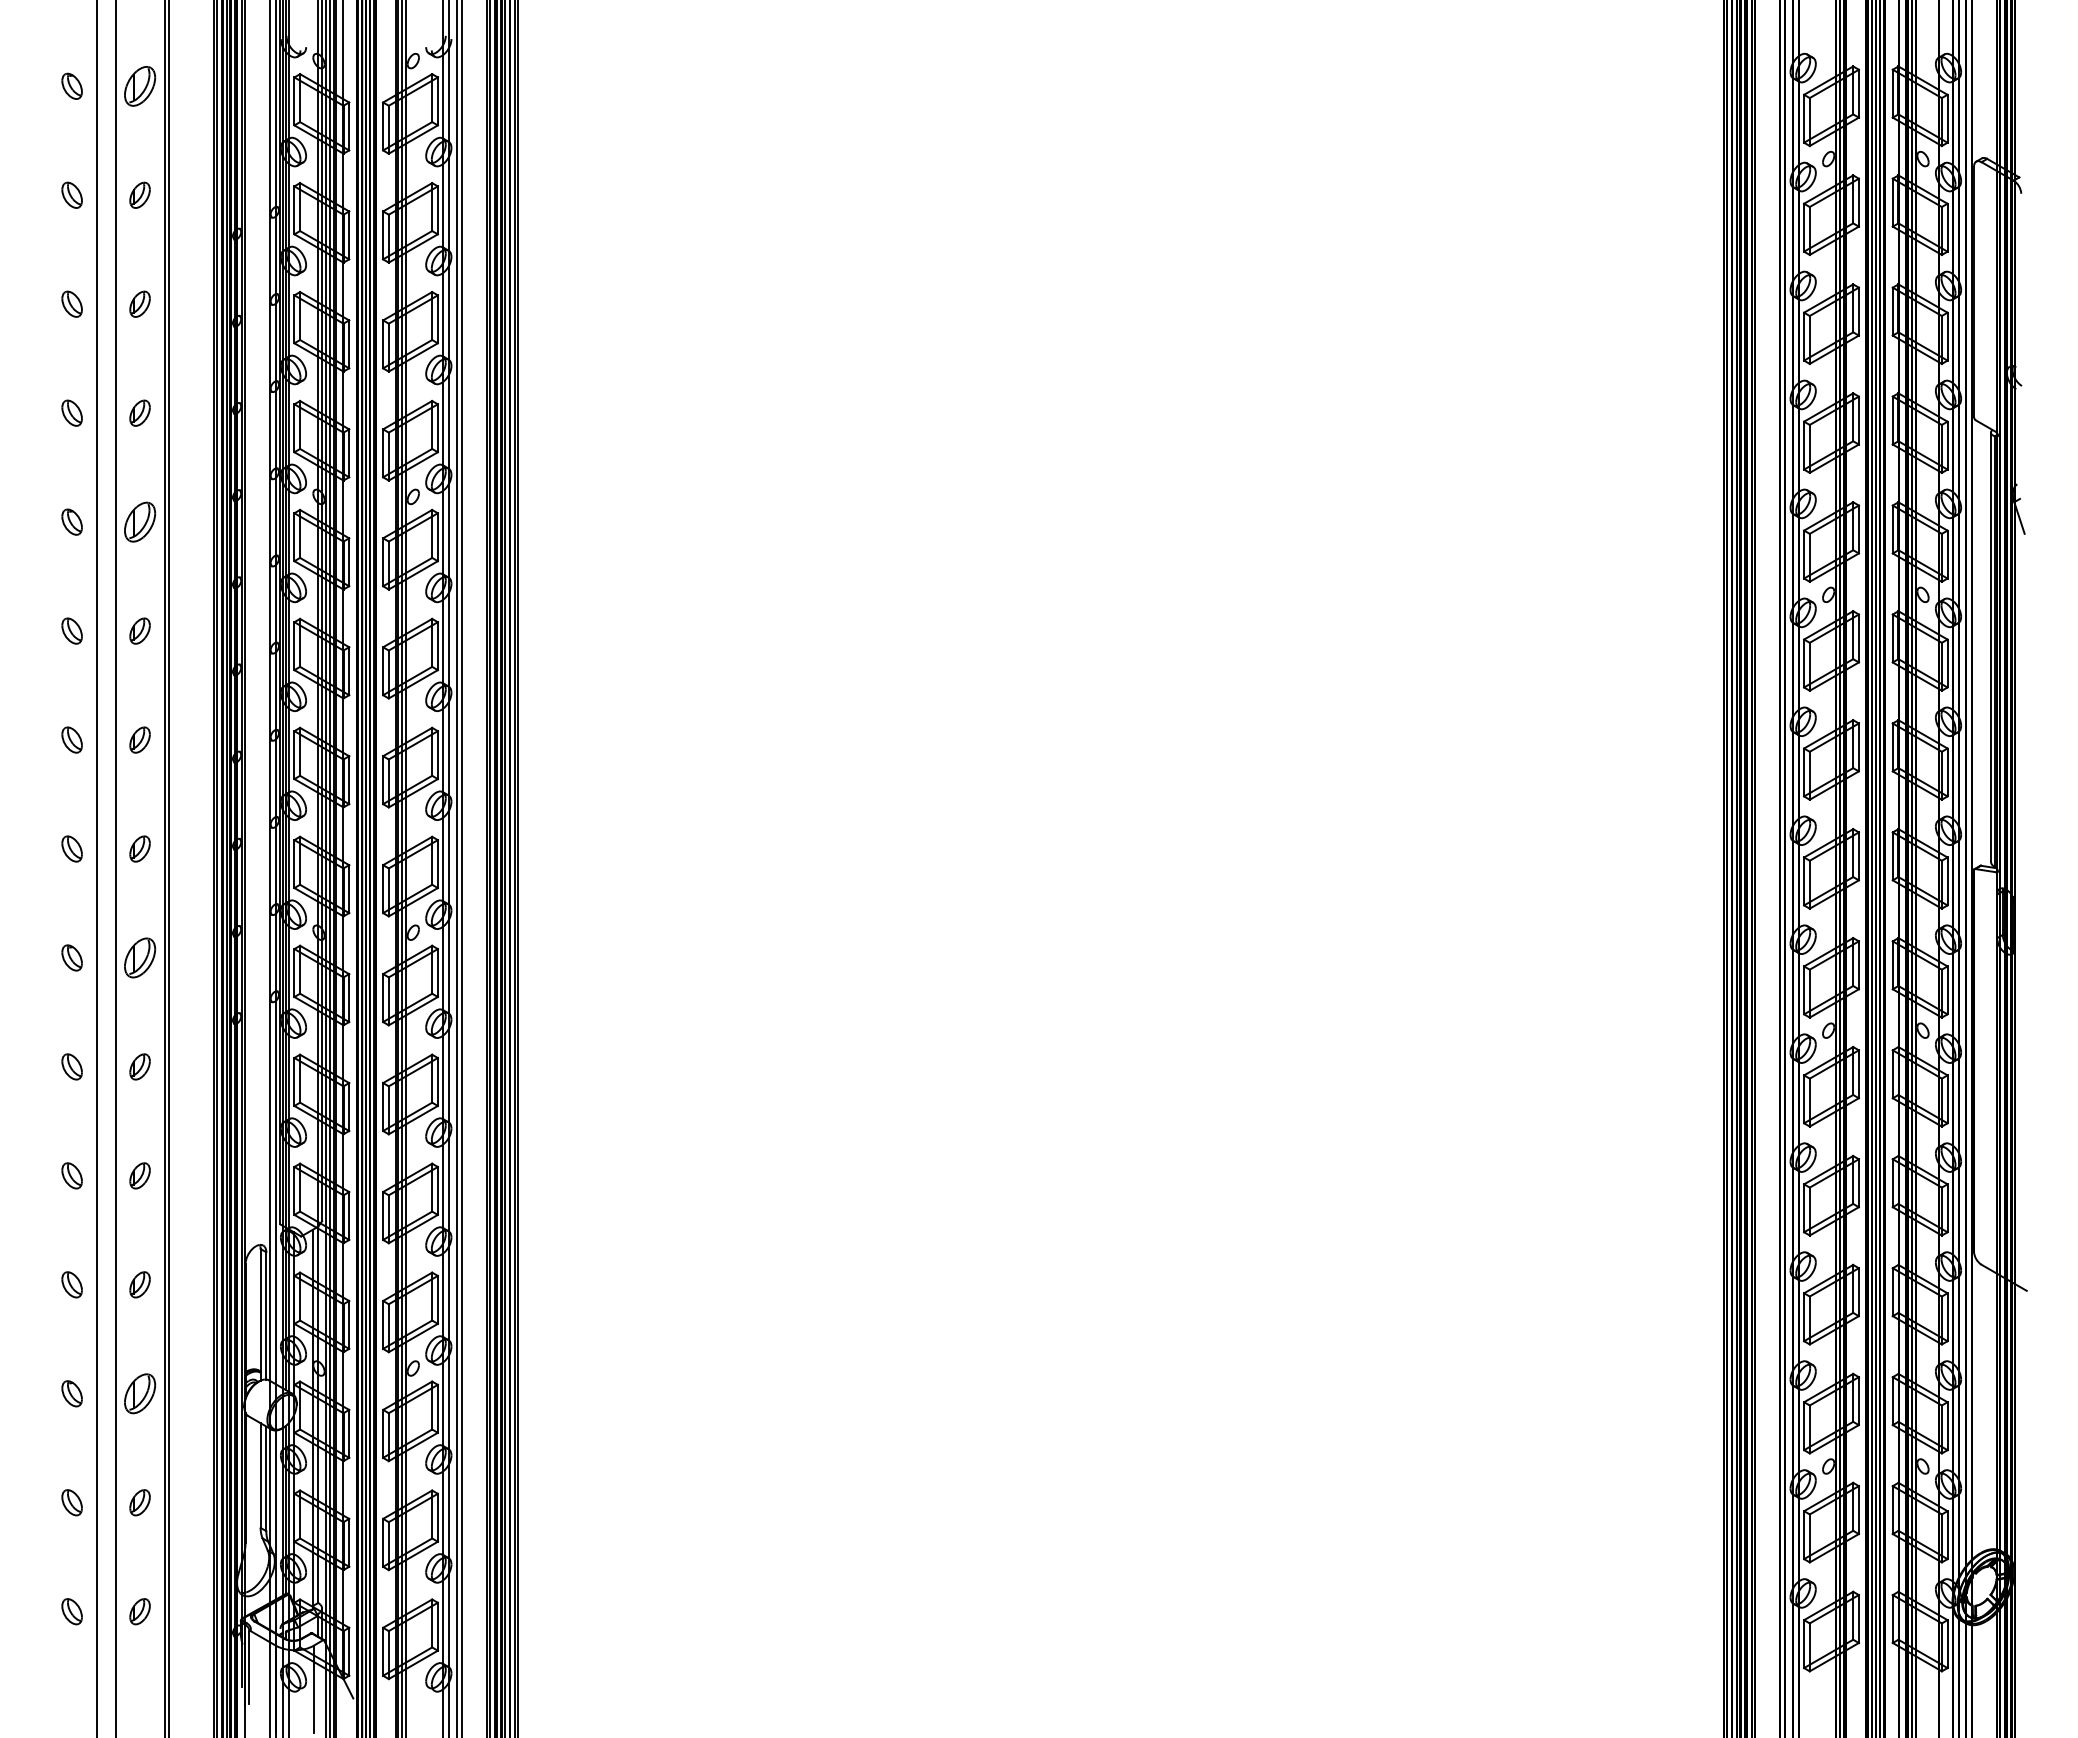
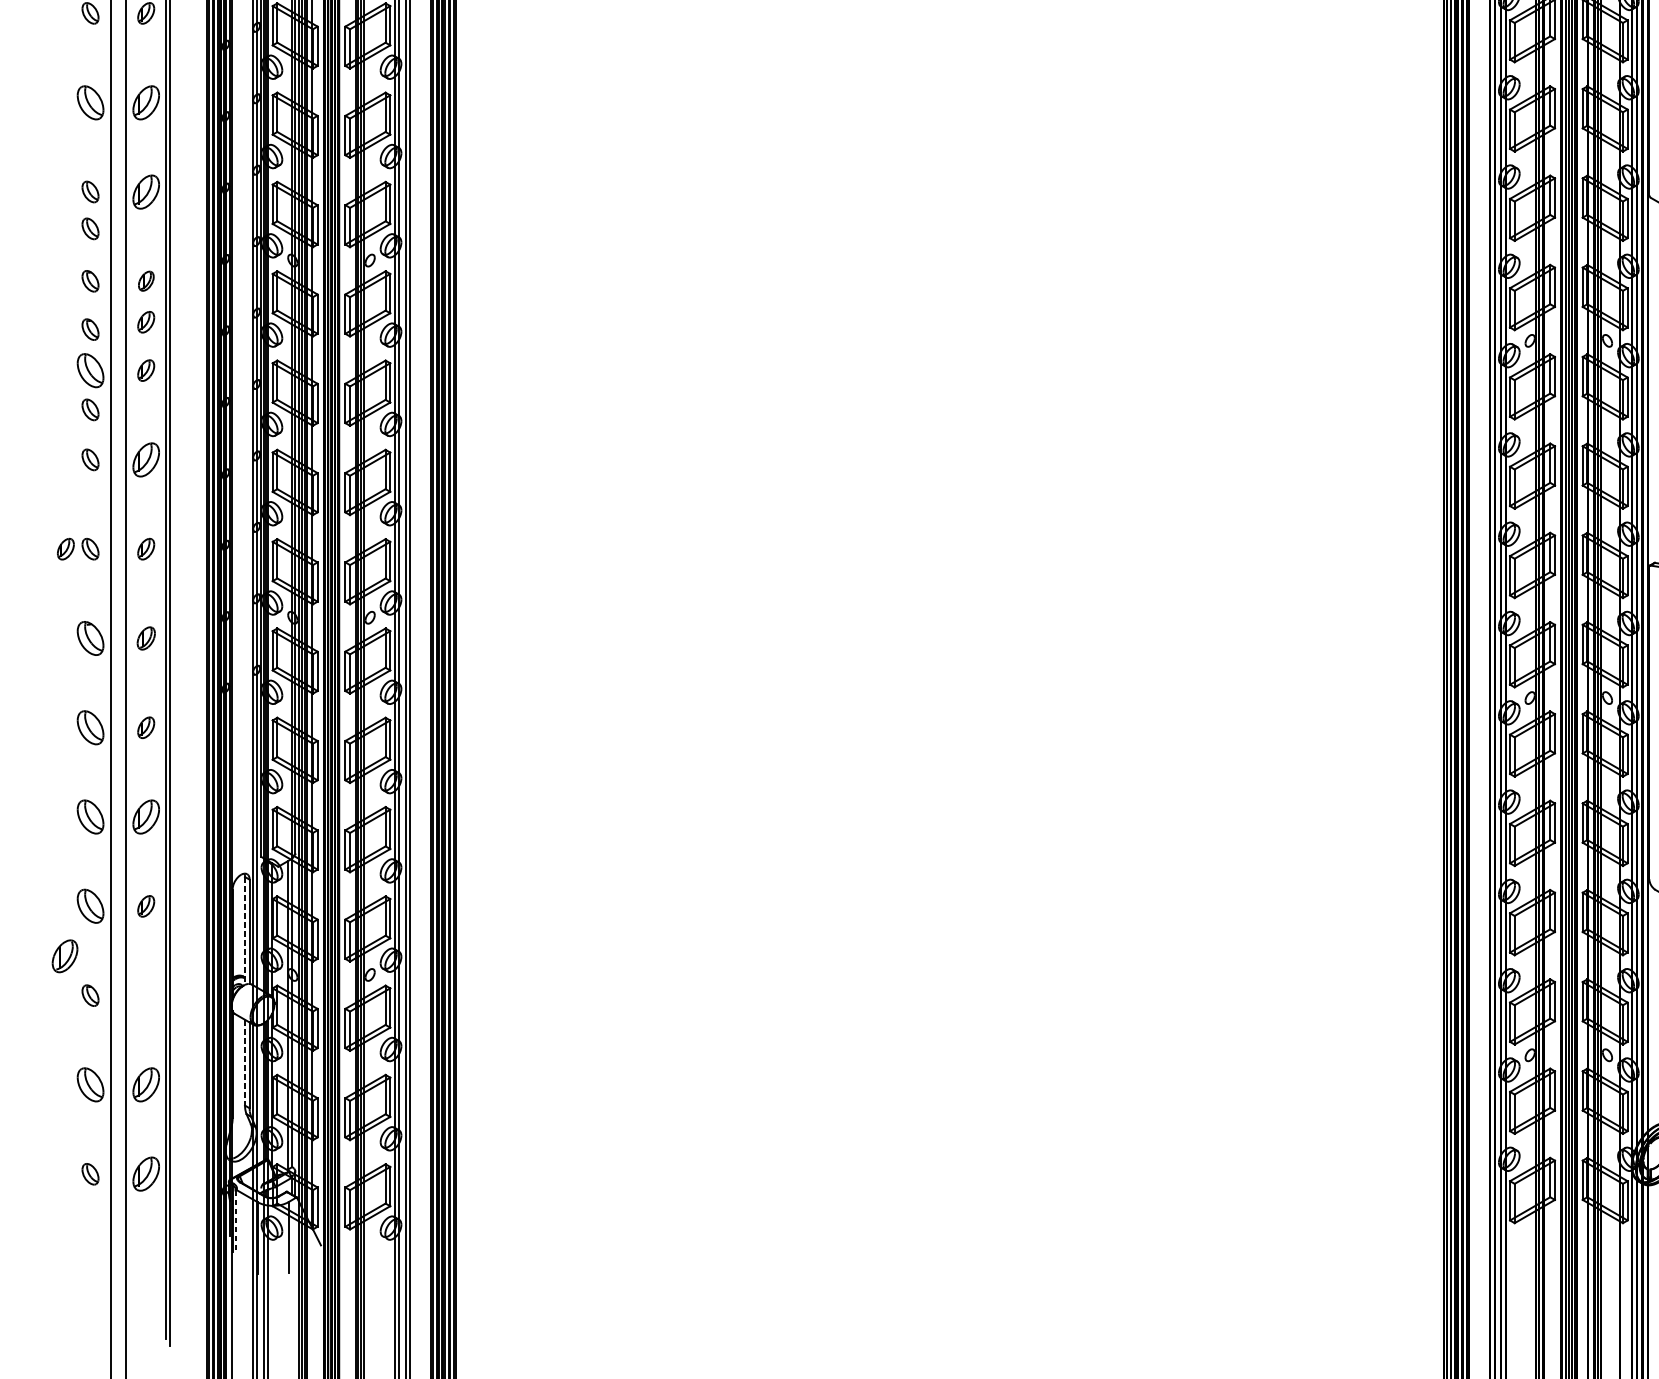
part: (71, 303) -> (89, 102), size x1.6
part: (139, 303) -> (145, 102), size x1.6
part: (139, 412) -> (145, 191), size x1.6
part: (71, 457) -> (89, 228), added
part: (140, 521) -> (146, 280), size x0.6
part: (139, 571) -> (145, 321), added
part: (71, 580) -> (89, 329), added
part: (71, 630) -> (89, 370), size x1.6
part: (71, 678) -> (89, 409), added
part: (139, 739) -> (145, 459), size x1.6
part: (41, 848) -> (65, 548), added
part: (71, 957) -> (89, 638), size x1.6
part: (140, 957) -> (146, 638), size x0.7
part: (71, 1066) -> (89, 727), size x1.6
part: (71, 1175) -> (89, 816), size x1.6
part: (139, 1175) -> (145, 816), size x1.6
part: (71, 1284) -> (89, 906), size x1.6
line: (260, 1314) -> (244, 930), solid -> dashed
part: (140, 1393) -> (65, 956), moved
line: (260, 1476) -> (244, 1063), solid -> dashed
part: (71, 1502) -> (89, 1084), size x1.6
part: (139, 1502) -> (145, 1084), size x1.6
part: (139, 1611) -> (145, 1174), size x1.6
line: (249, 1668) -> (235, 1220), solid -> dashed

